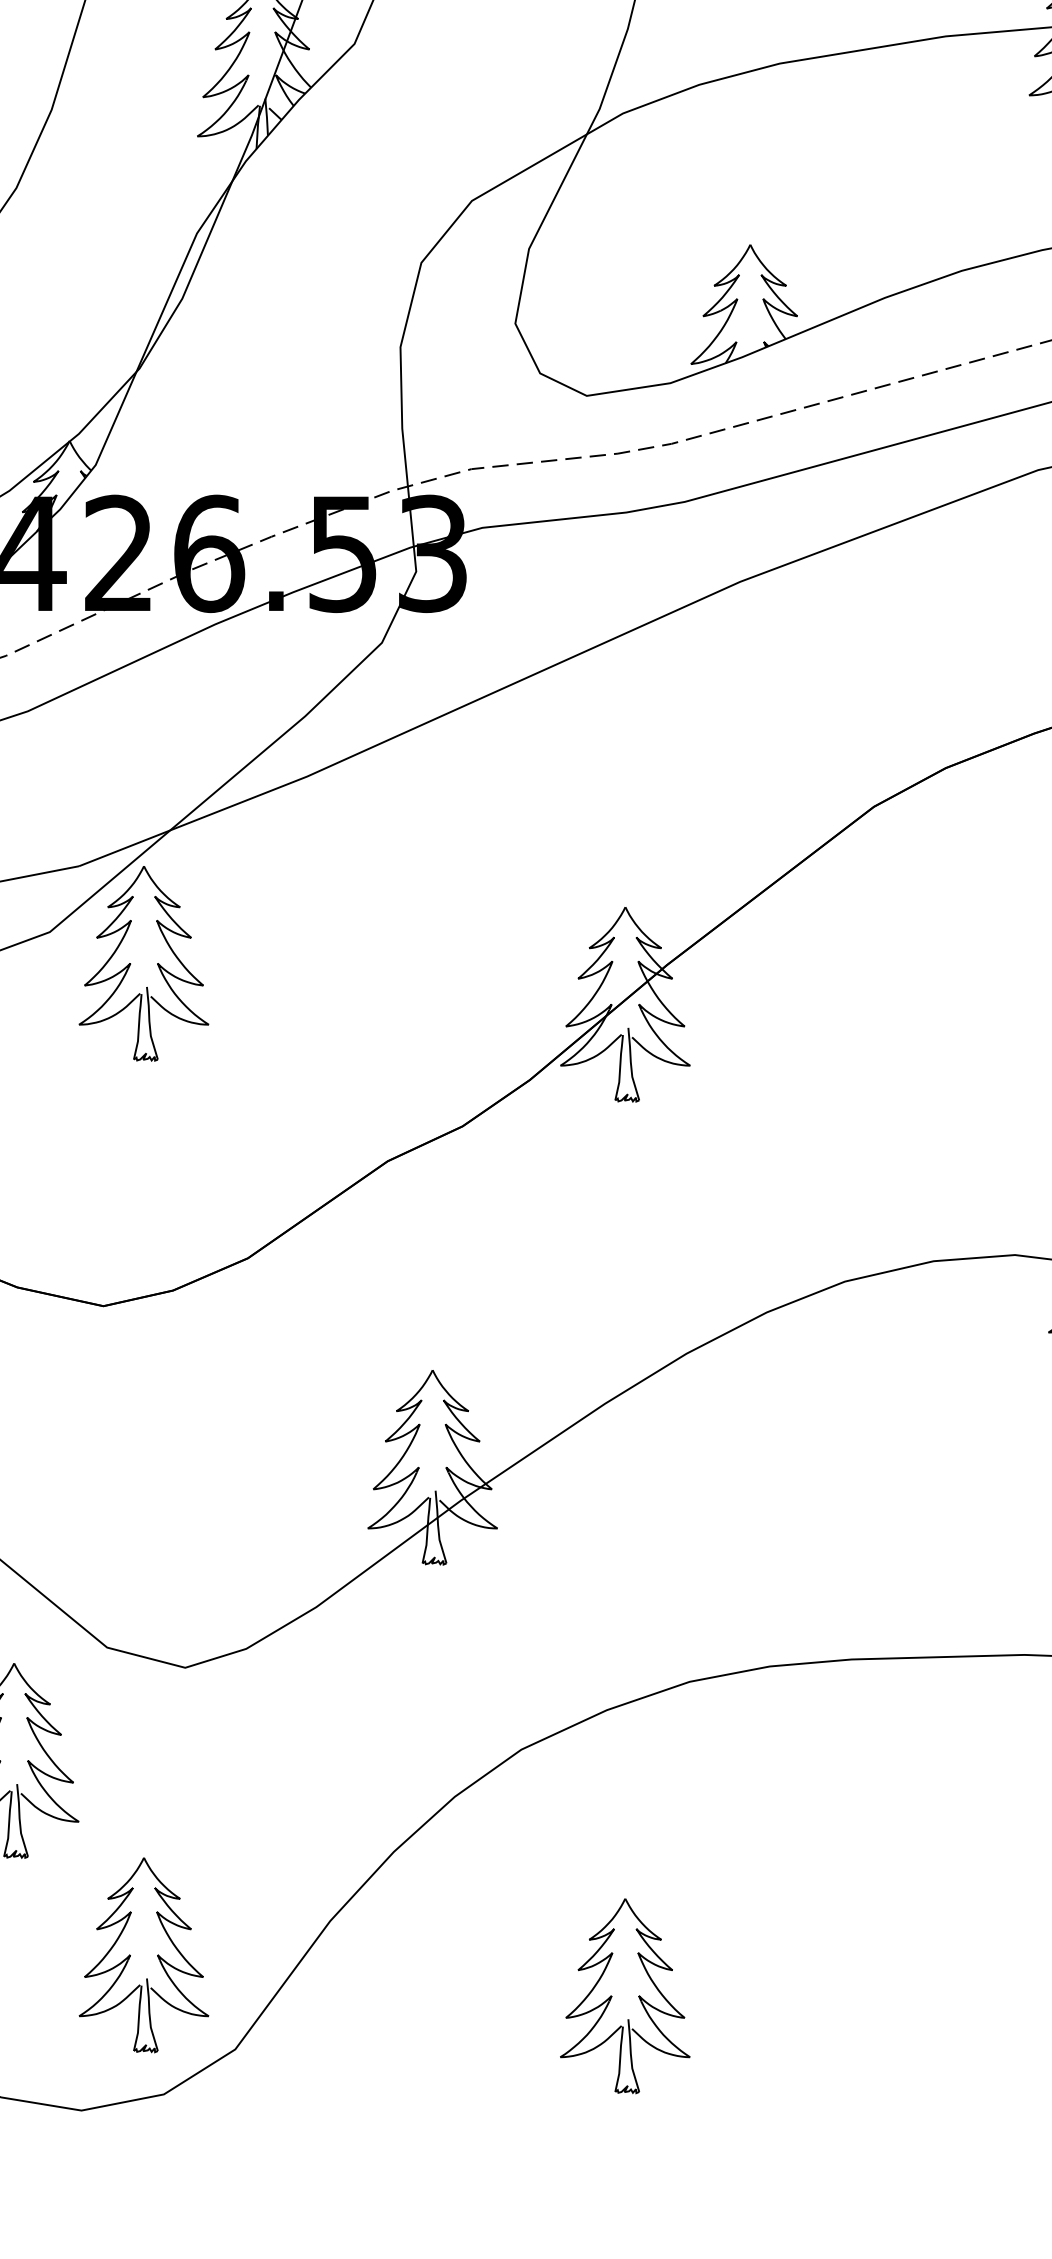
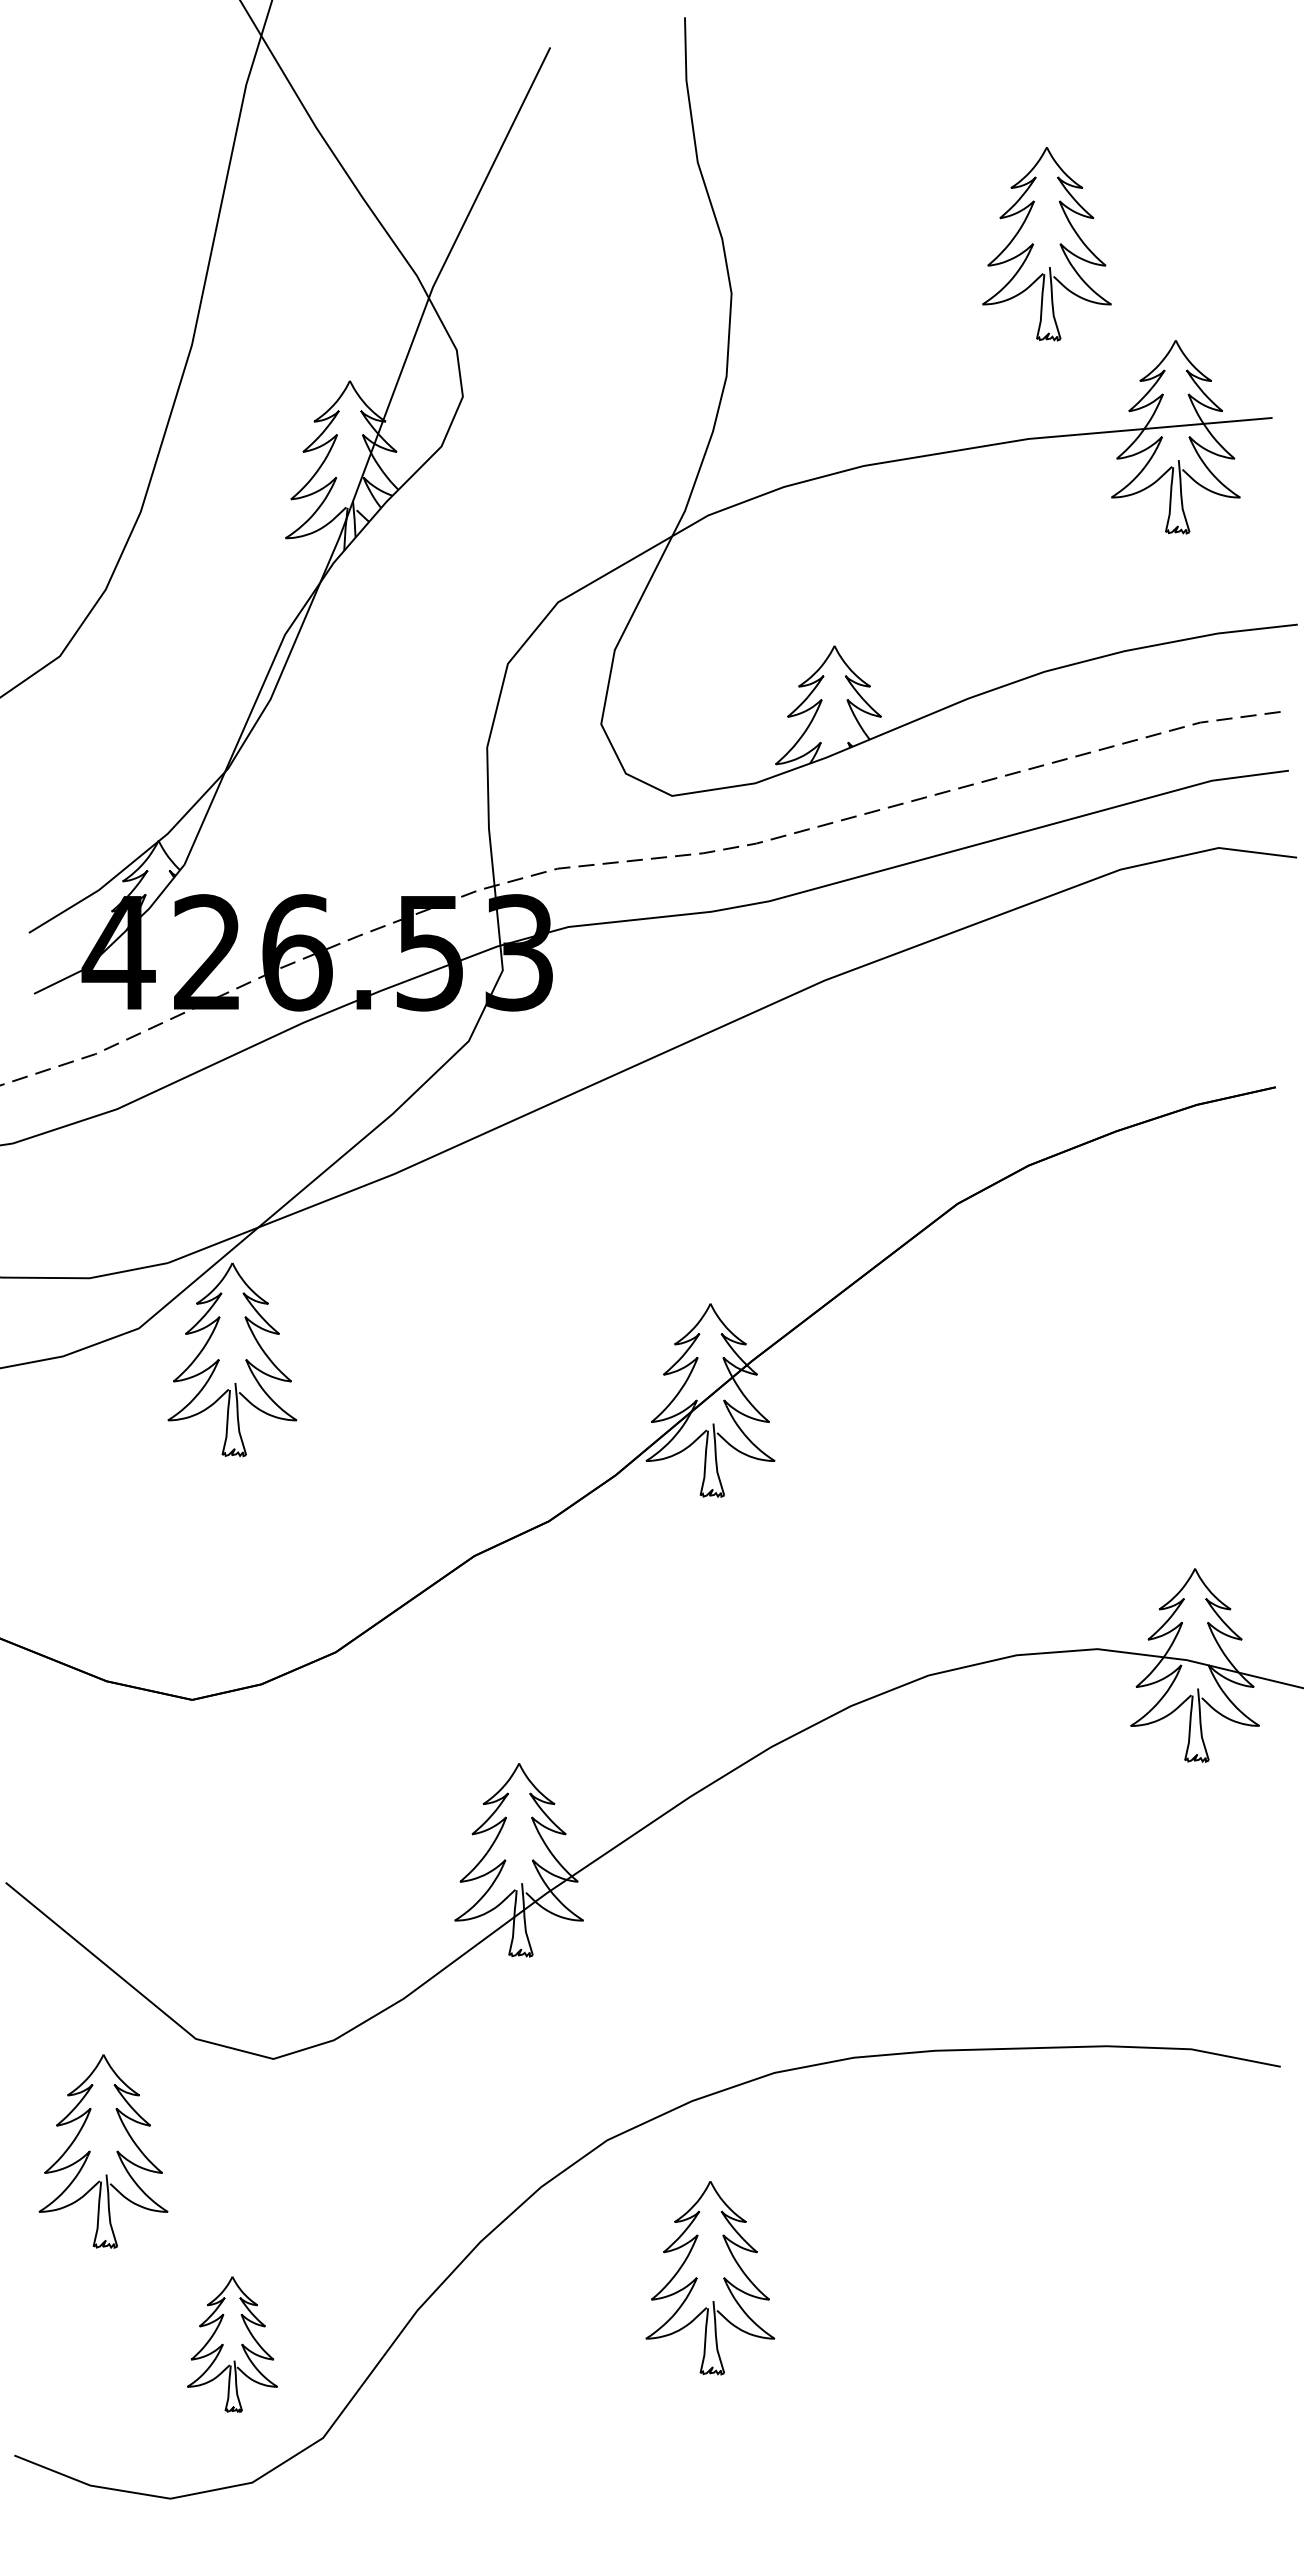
part: (144, 1955) -> (232, 2344), size x0.7
part: (625, 1996) -> (710, 2278), moved

